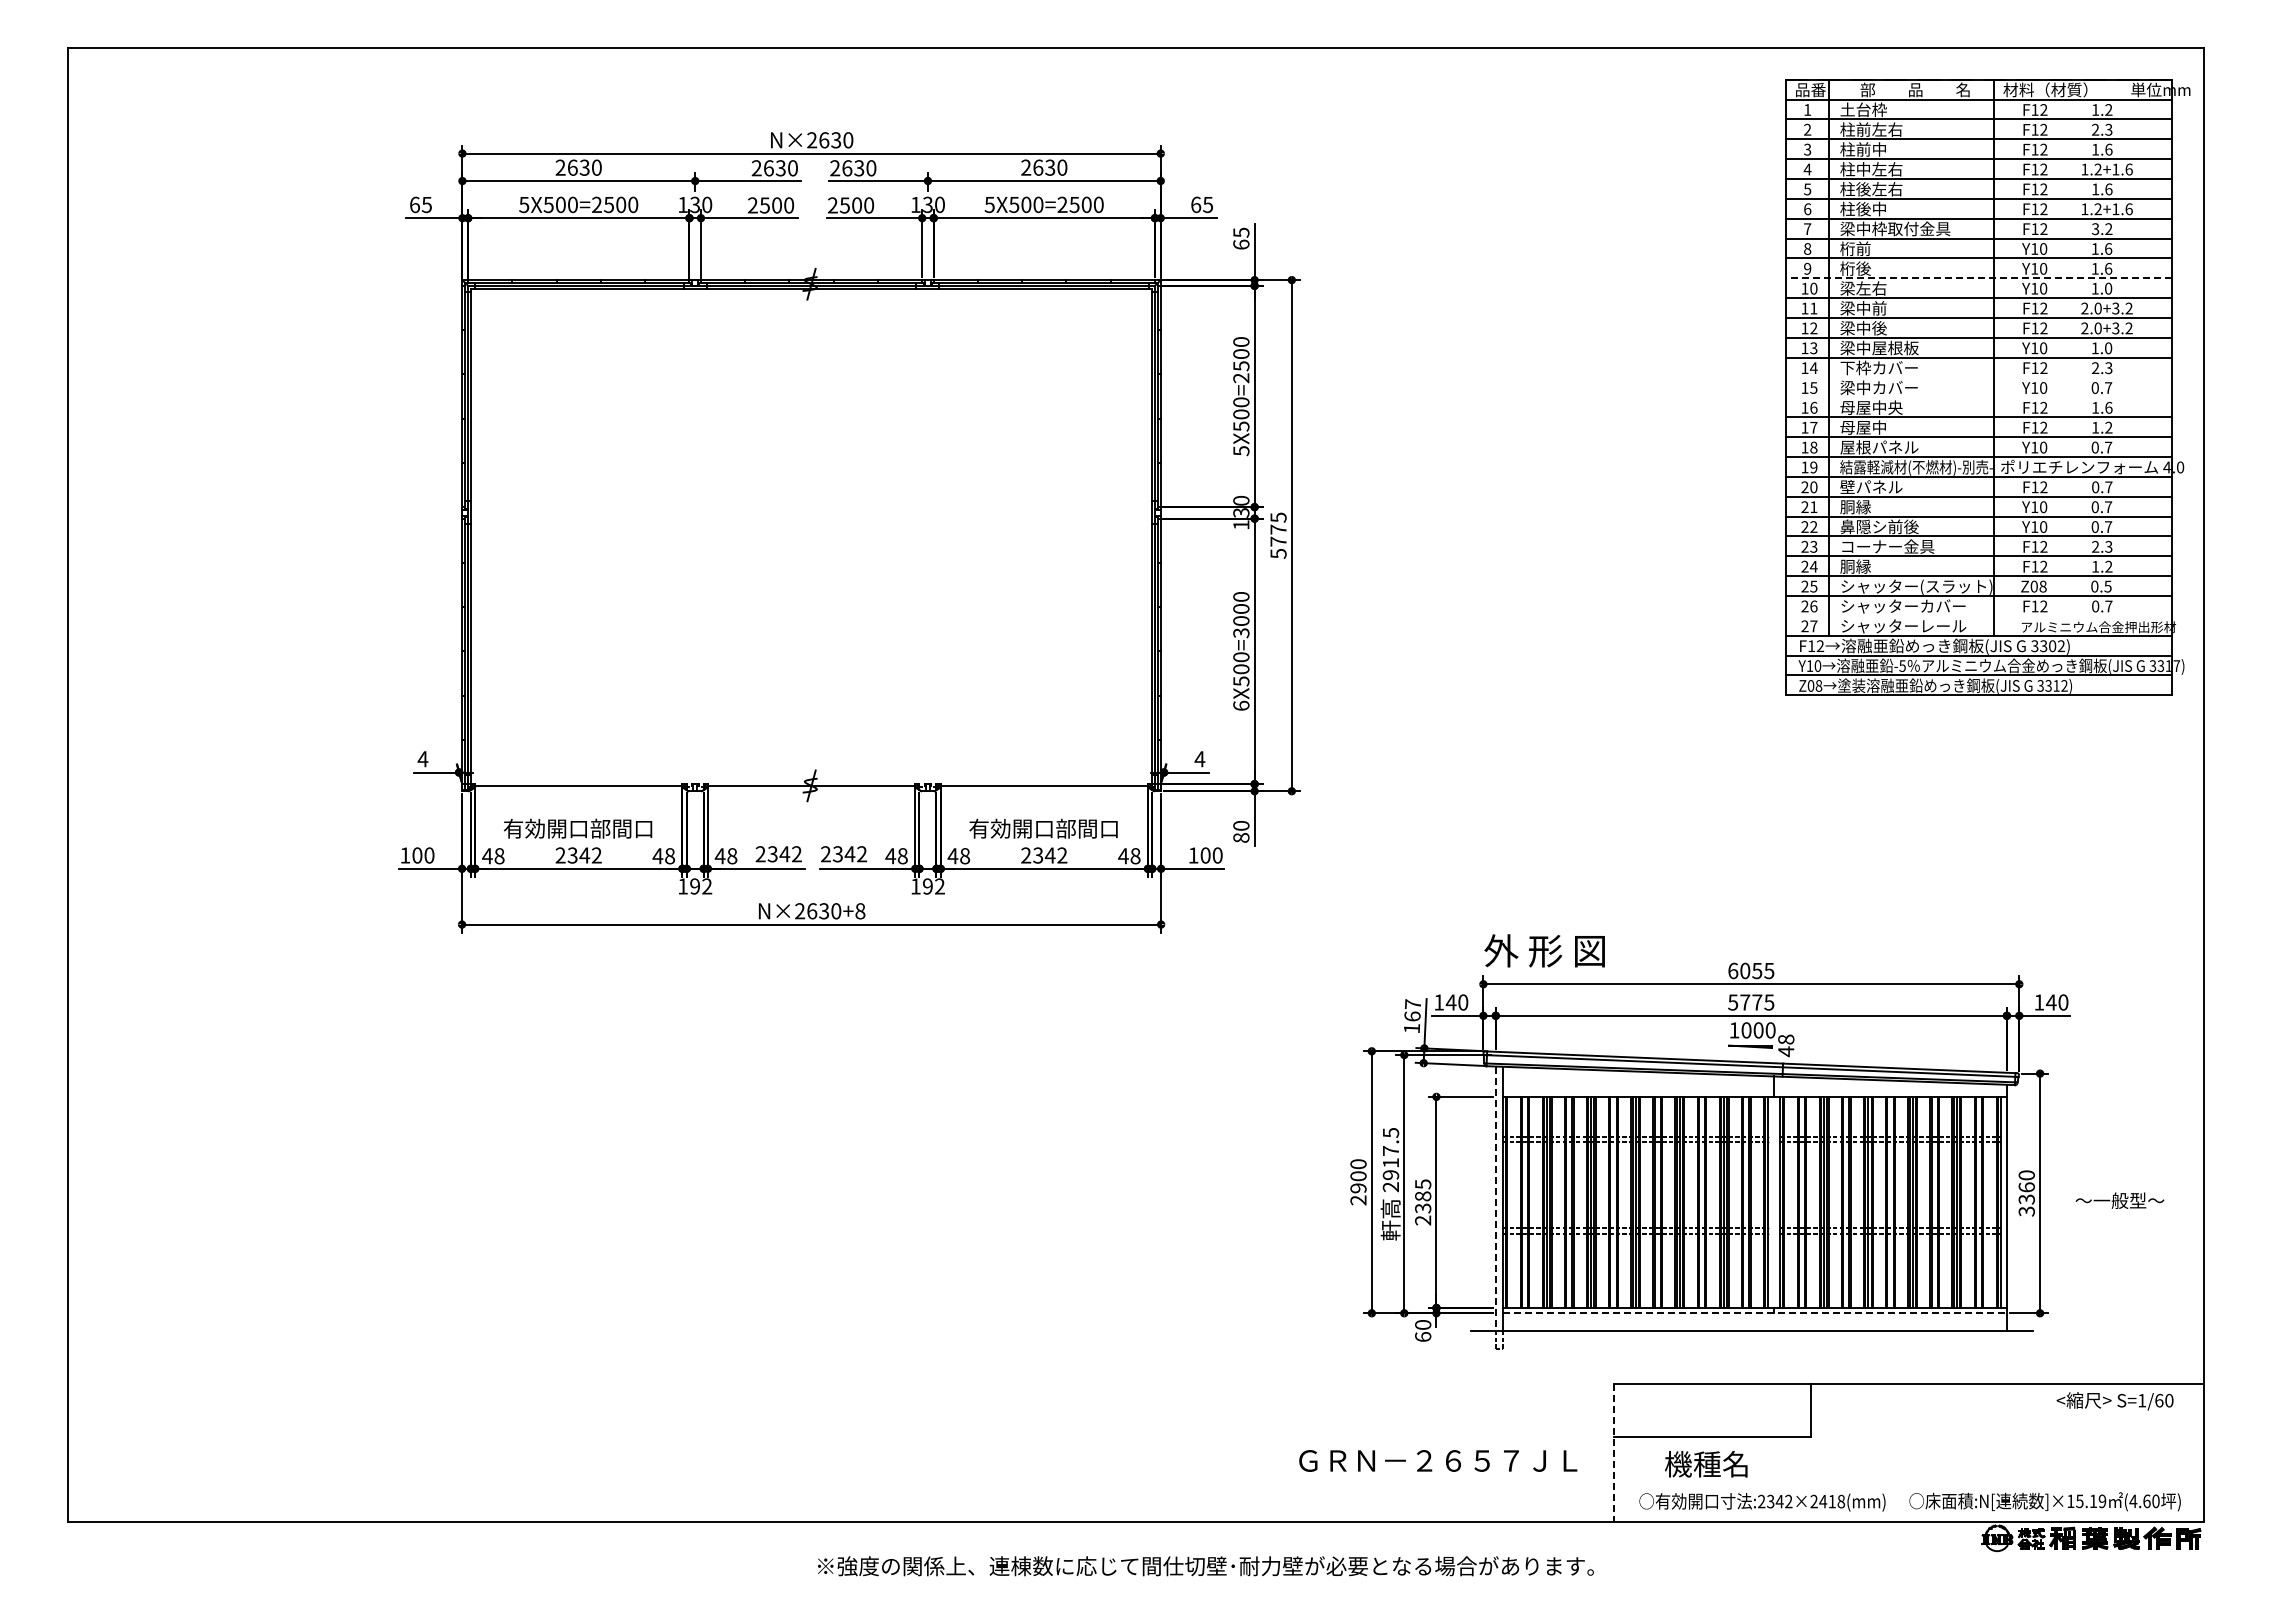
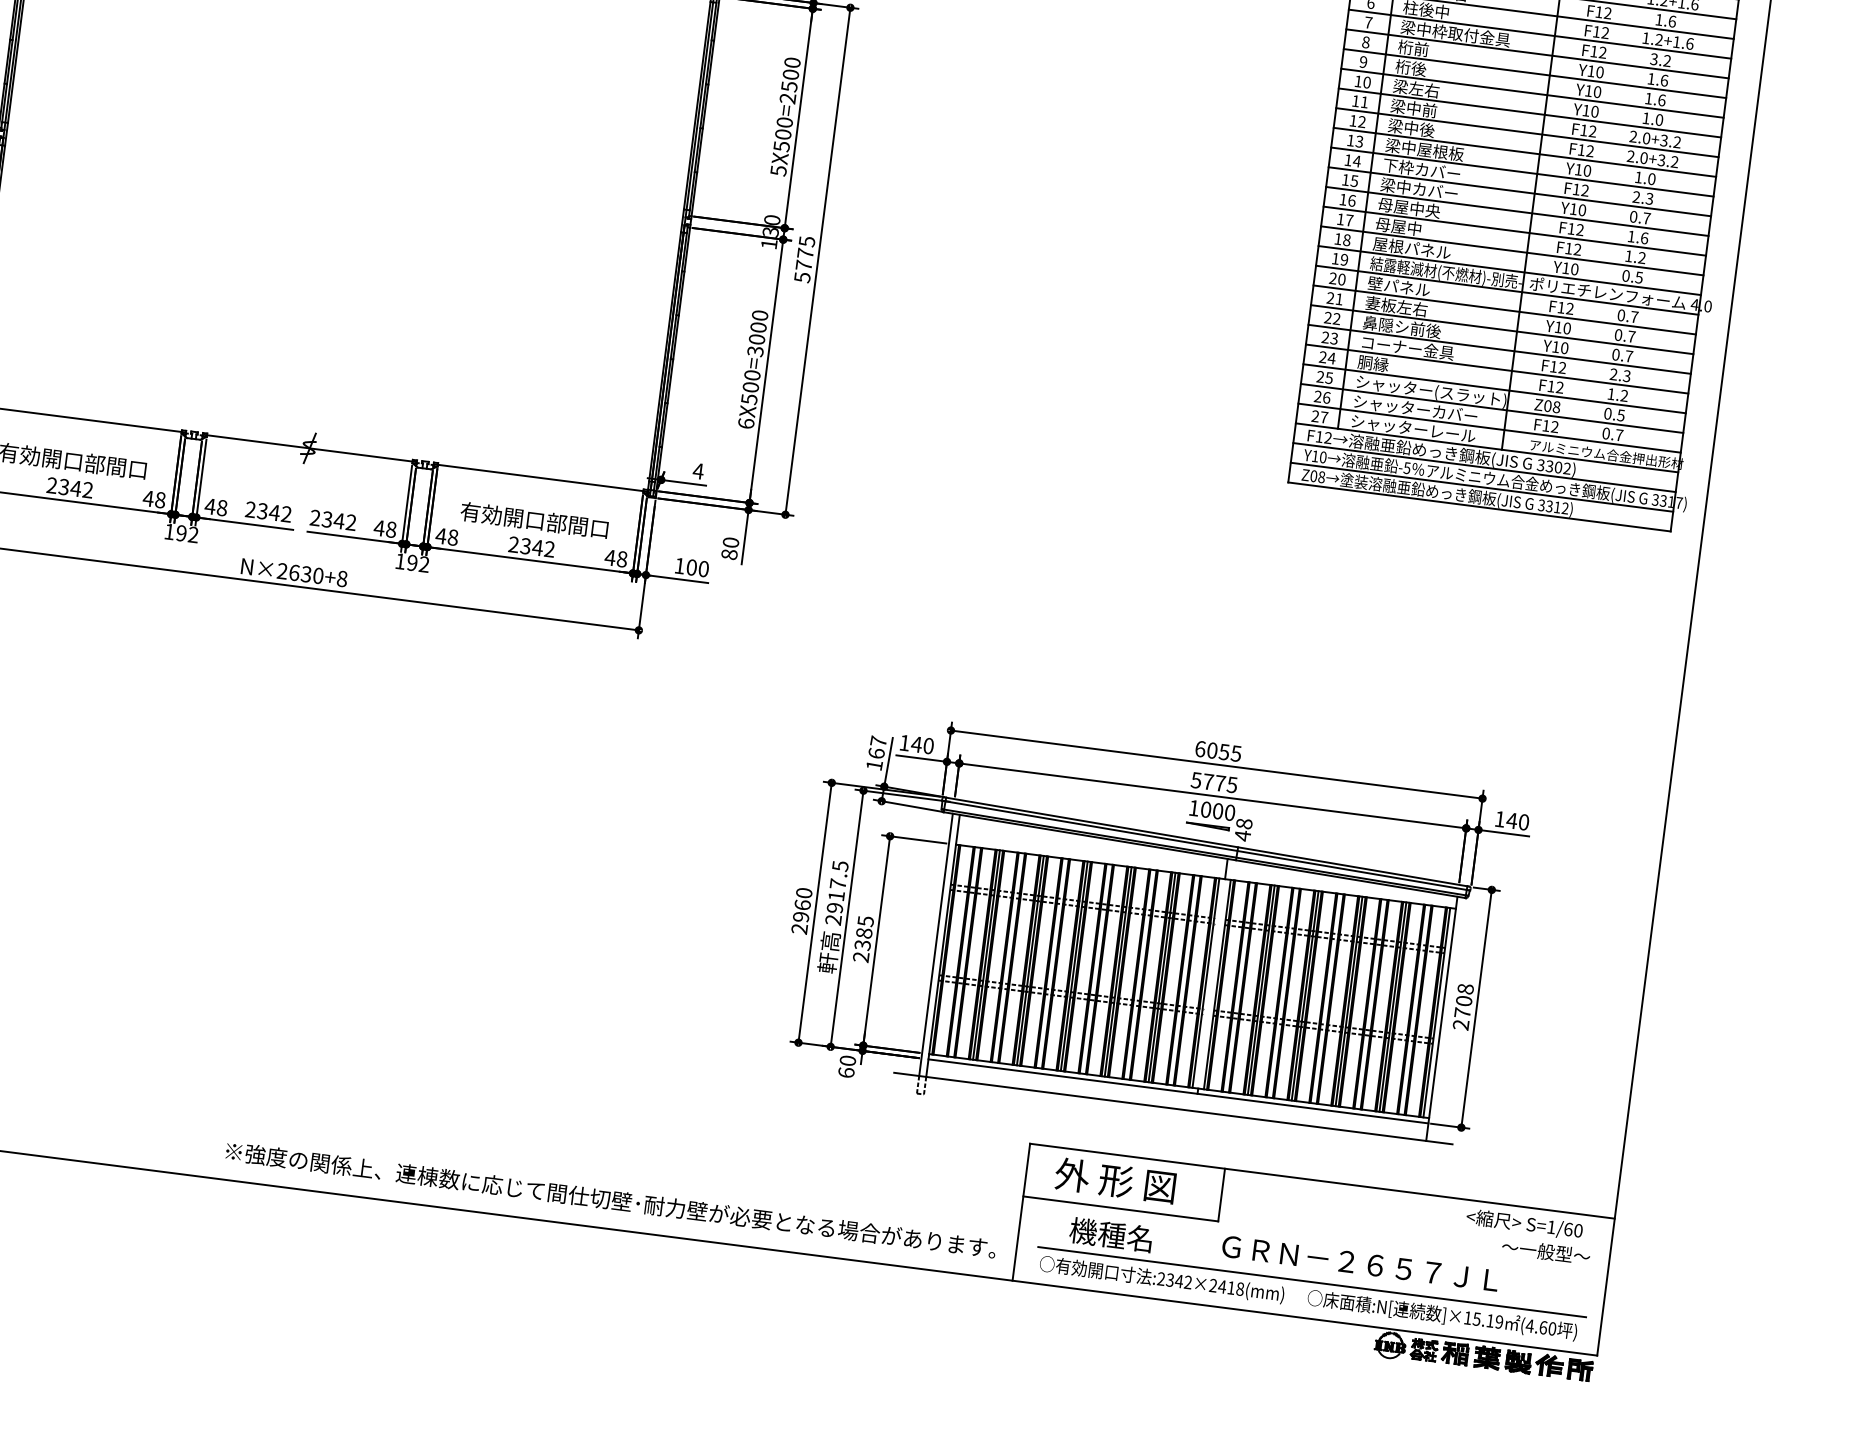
line: (1979, 278) -> (1532, 93), dashed -> solid
line: (1978, 377) -> (1519, 191), added
line: (1978, 397) -> (1516, 211), added
text: (2108, 447) -> (1639, 277), 0.7 -> 0.5
text: (1871, 506) -> (1396, 305), 胴縁 -> 妻板左右
line: (1978, 615) -> (1488, 427), added
text: (1544, 950) -> (1115, 1180), moved
text: (1358, 1176) -> (802, 905), 2900 -> 2960
text: (2026, 1193) -> (1463, 1007), 3360 -> 2708
line: (1495, 1199) -> (935, 945), dashed -> solid
text: (2119, 1200) -> (1545, 1251), moved
line: (1755, 1313) -> (1179, 1091), dashed -> solid
line: (1614, 1453) -> (1021, 1212), dashed -> solid
text: (1438, 1460) -> (1360, 1263), moved
line: (1911, 1485) -> (1311, 1282), added
text: (1205, 1566) -> (610, 1200), moved

